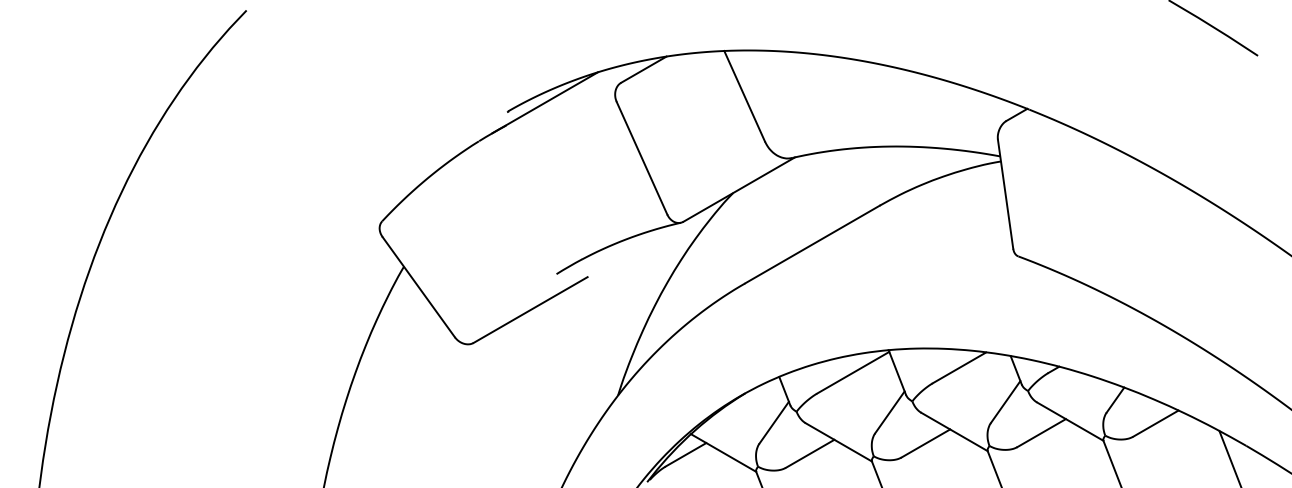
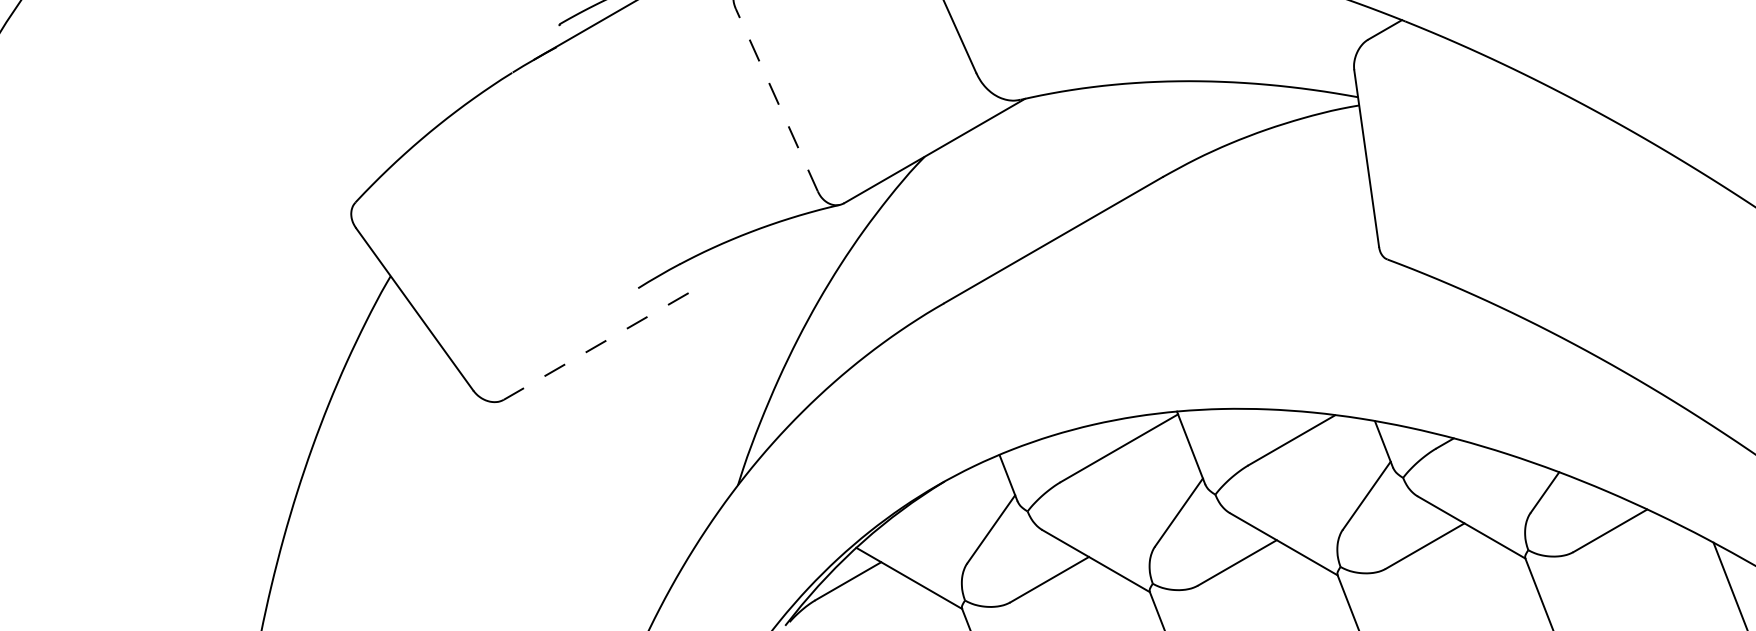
line: (642, 158) -> (777, 100), solid -> dashed
line: (530, 310) -> (595, 347), solid -> dashed

